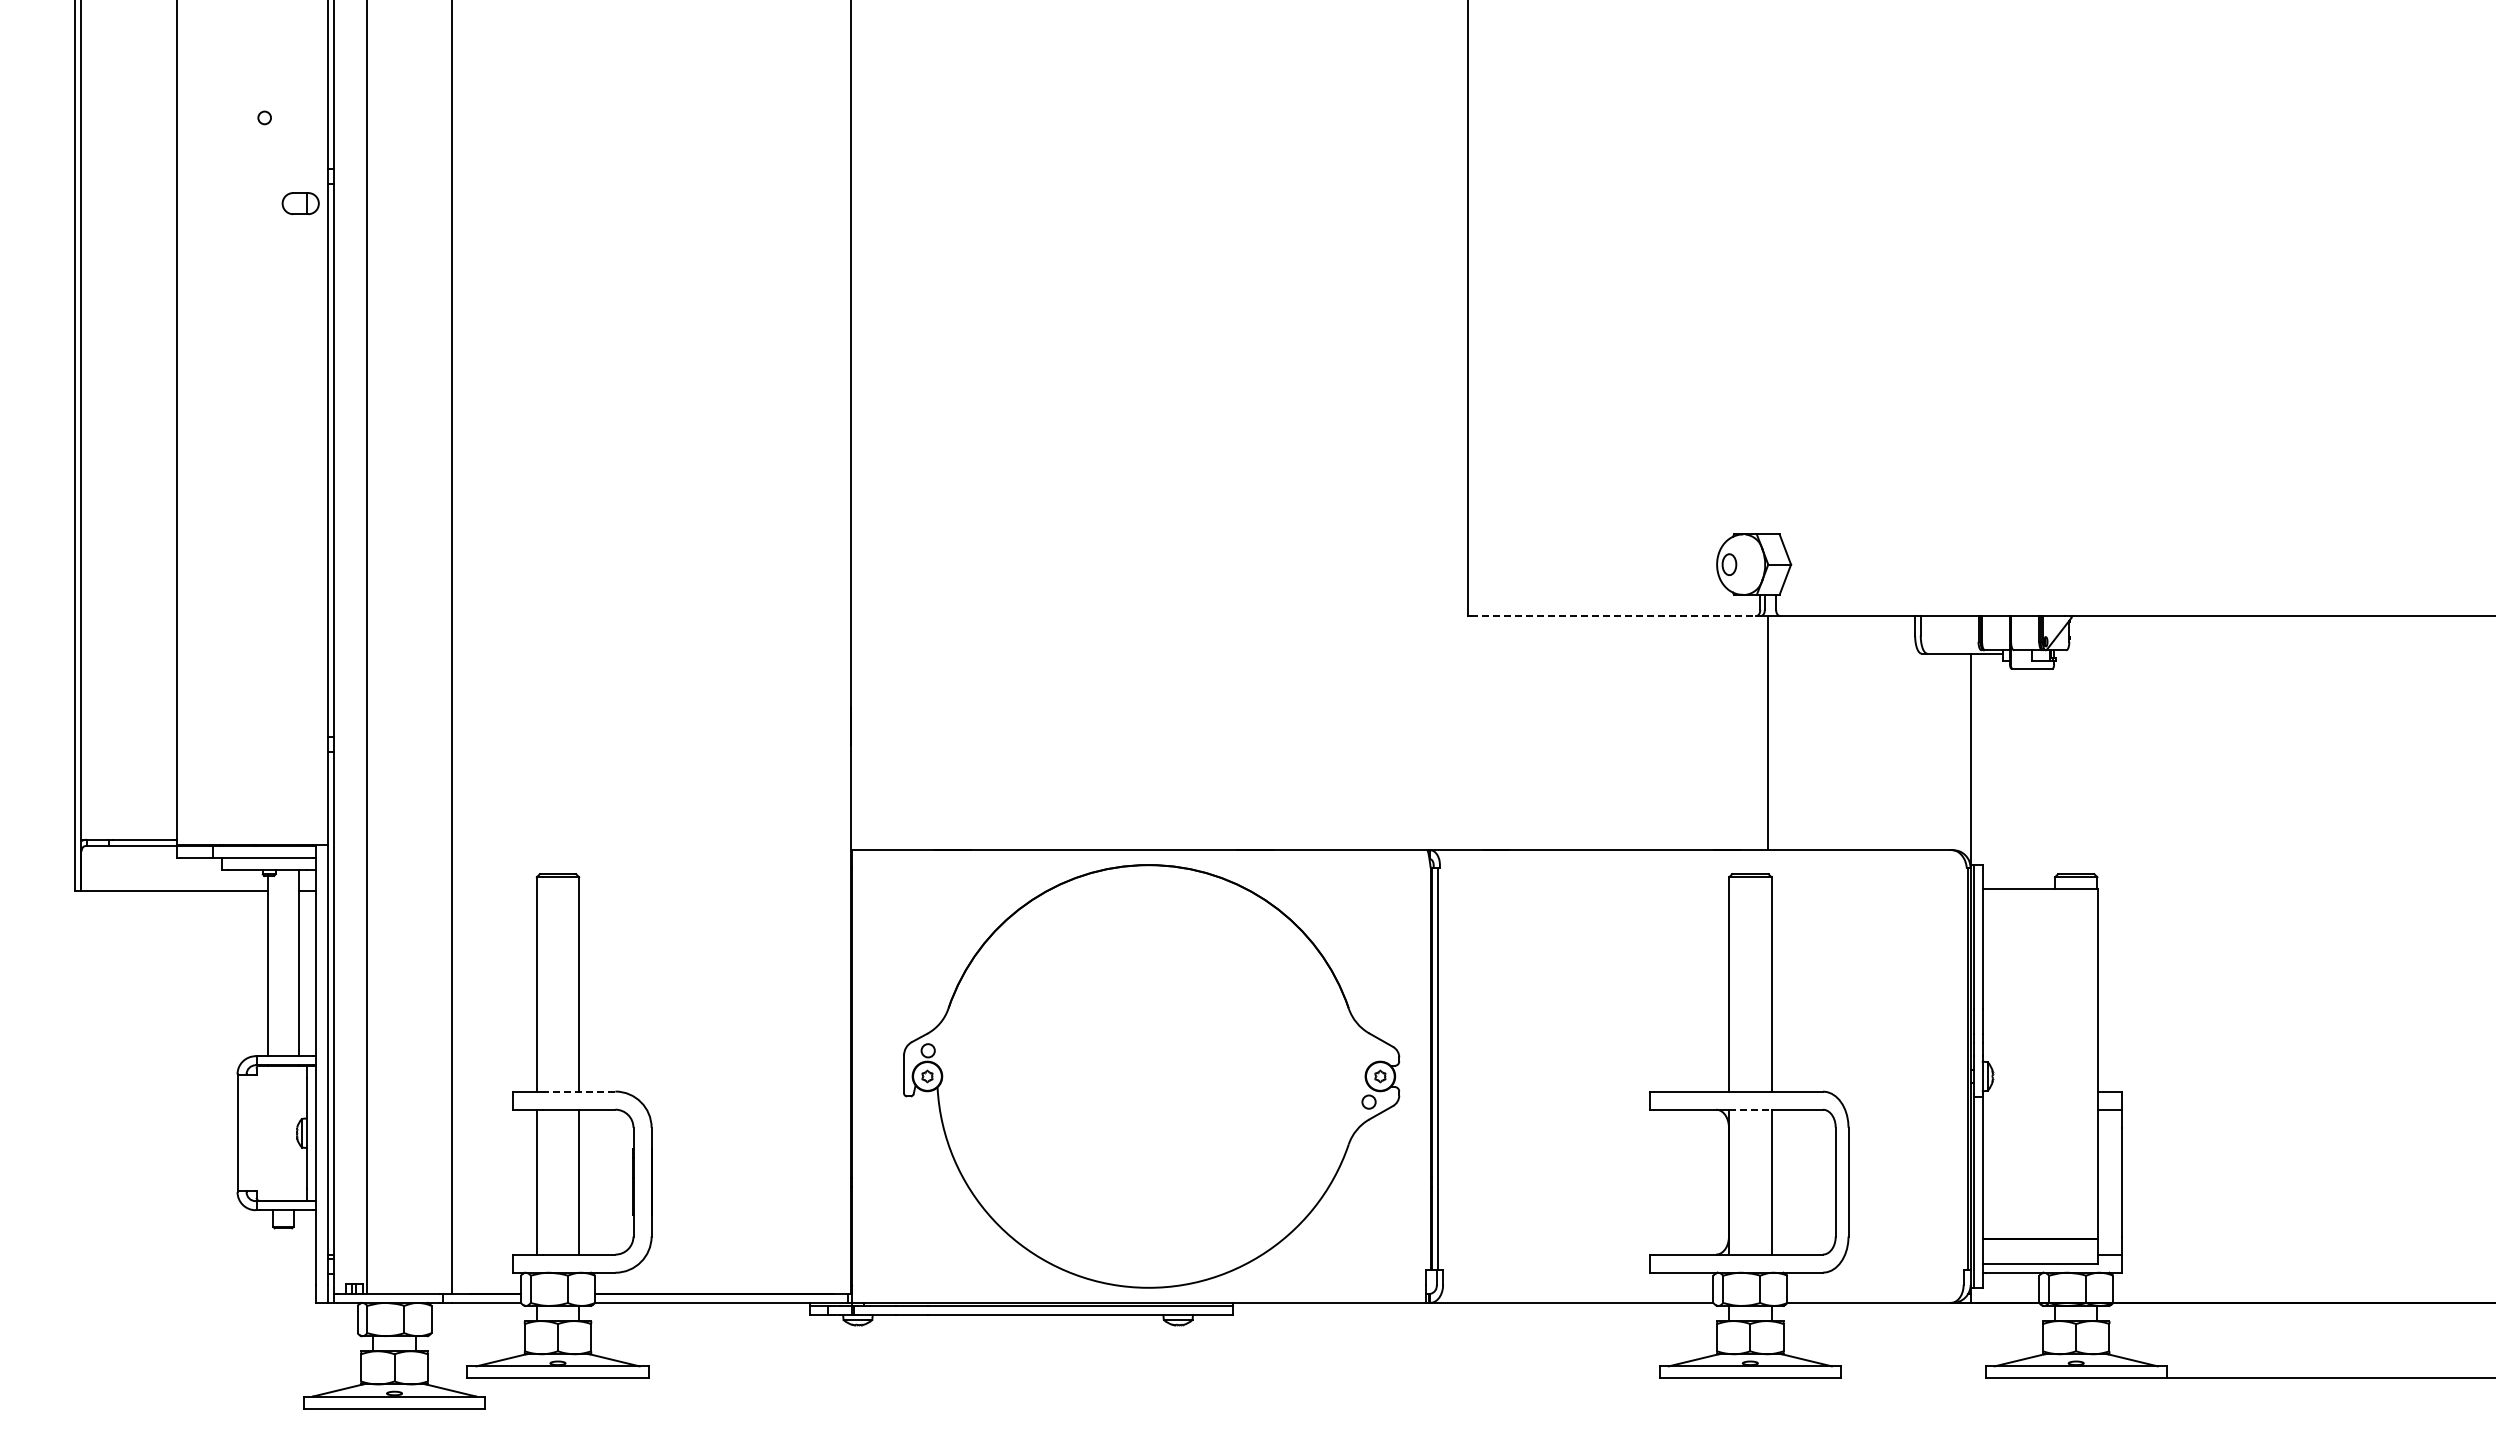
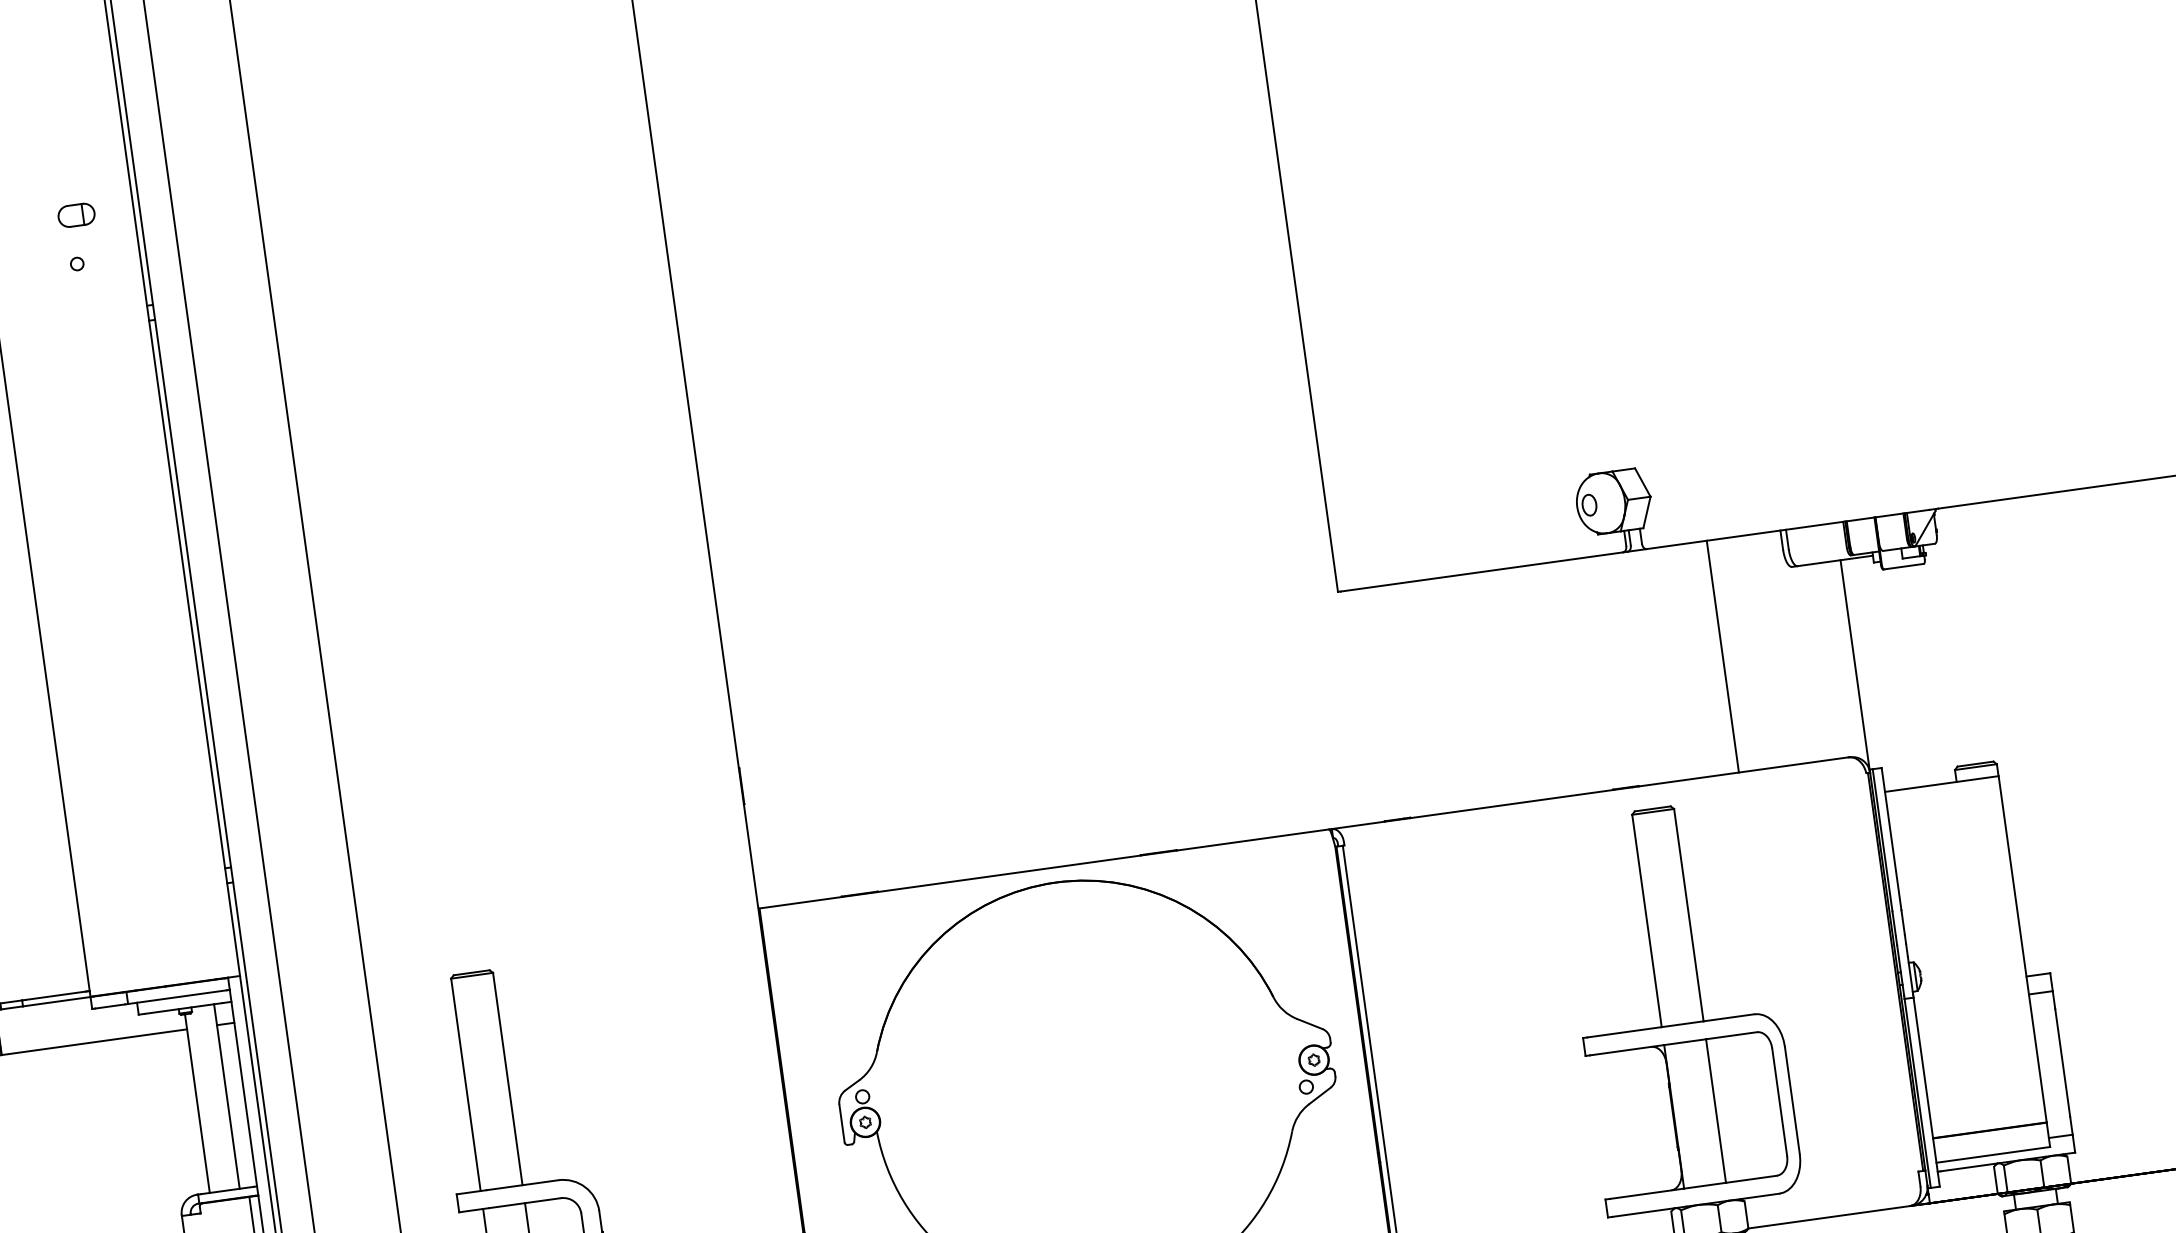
part: (300, 203) -> (76, 215), moved
line: (1614, 616) -> (1482, 572), dashed -> solid
line: (1767, 733) -> (1722, 657), moved
line: (578, 1091) -> (521, 1185), dashed -> solid
line: (1750, 1109) -> (1685, 1041), dashed -> solid

